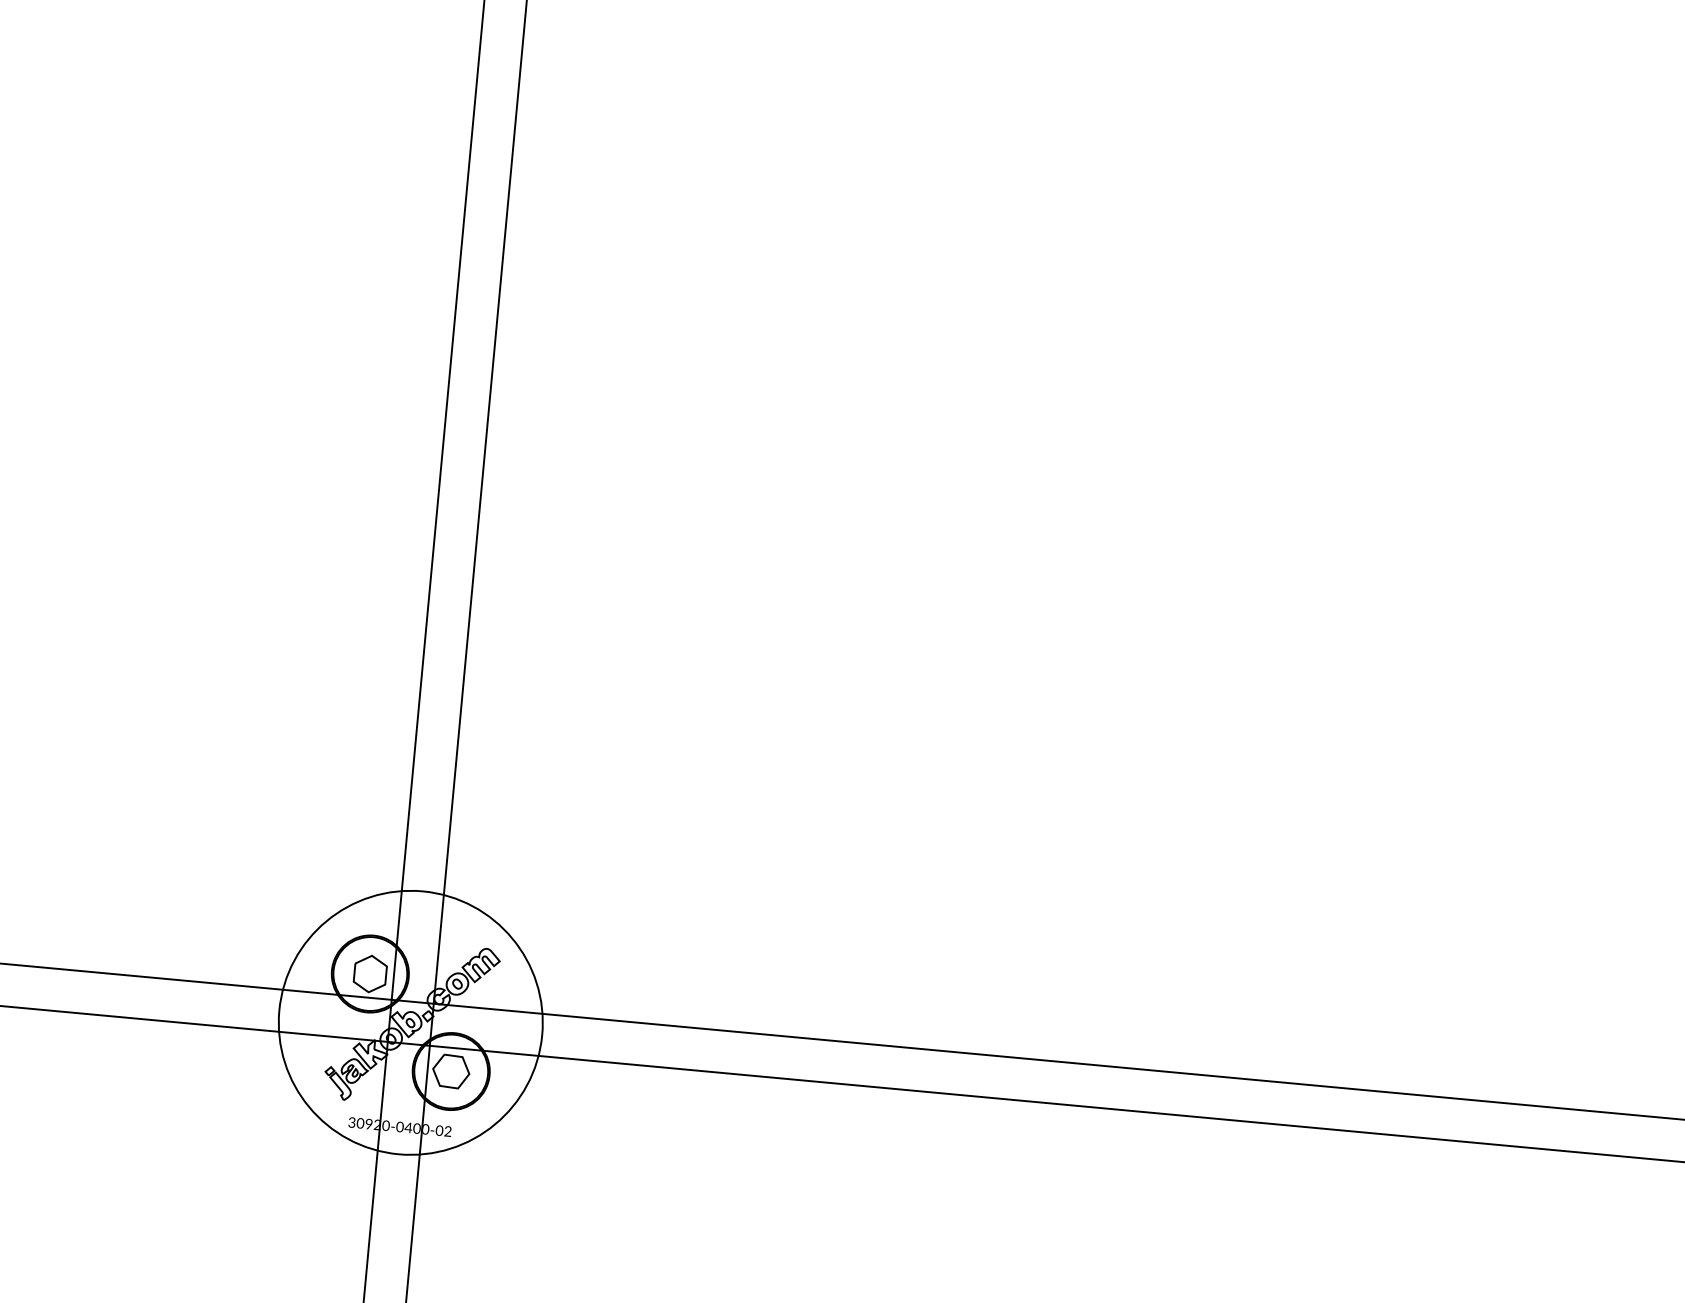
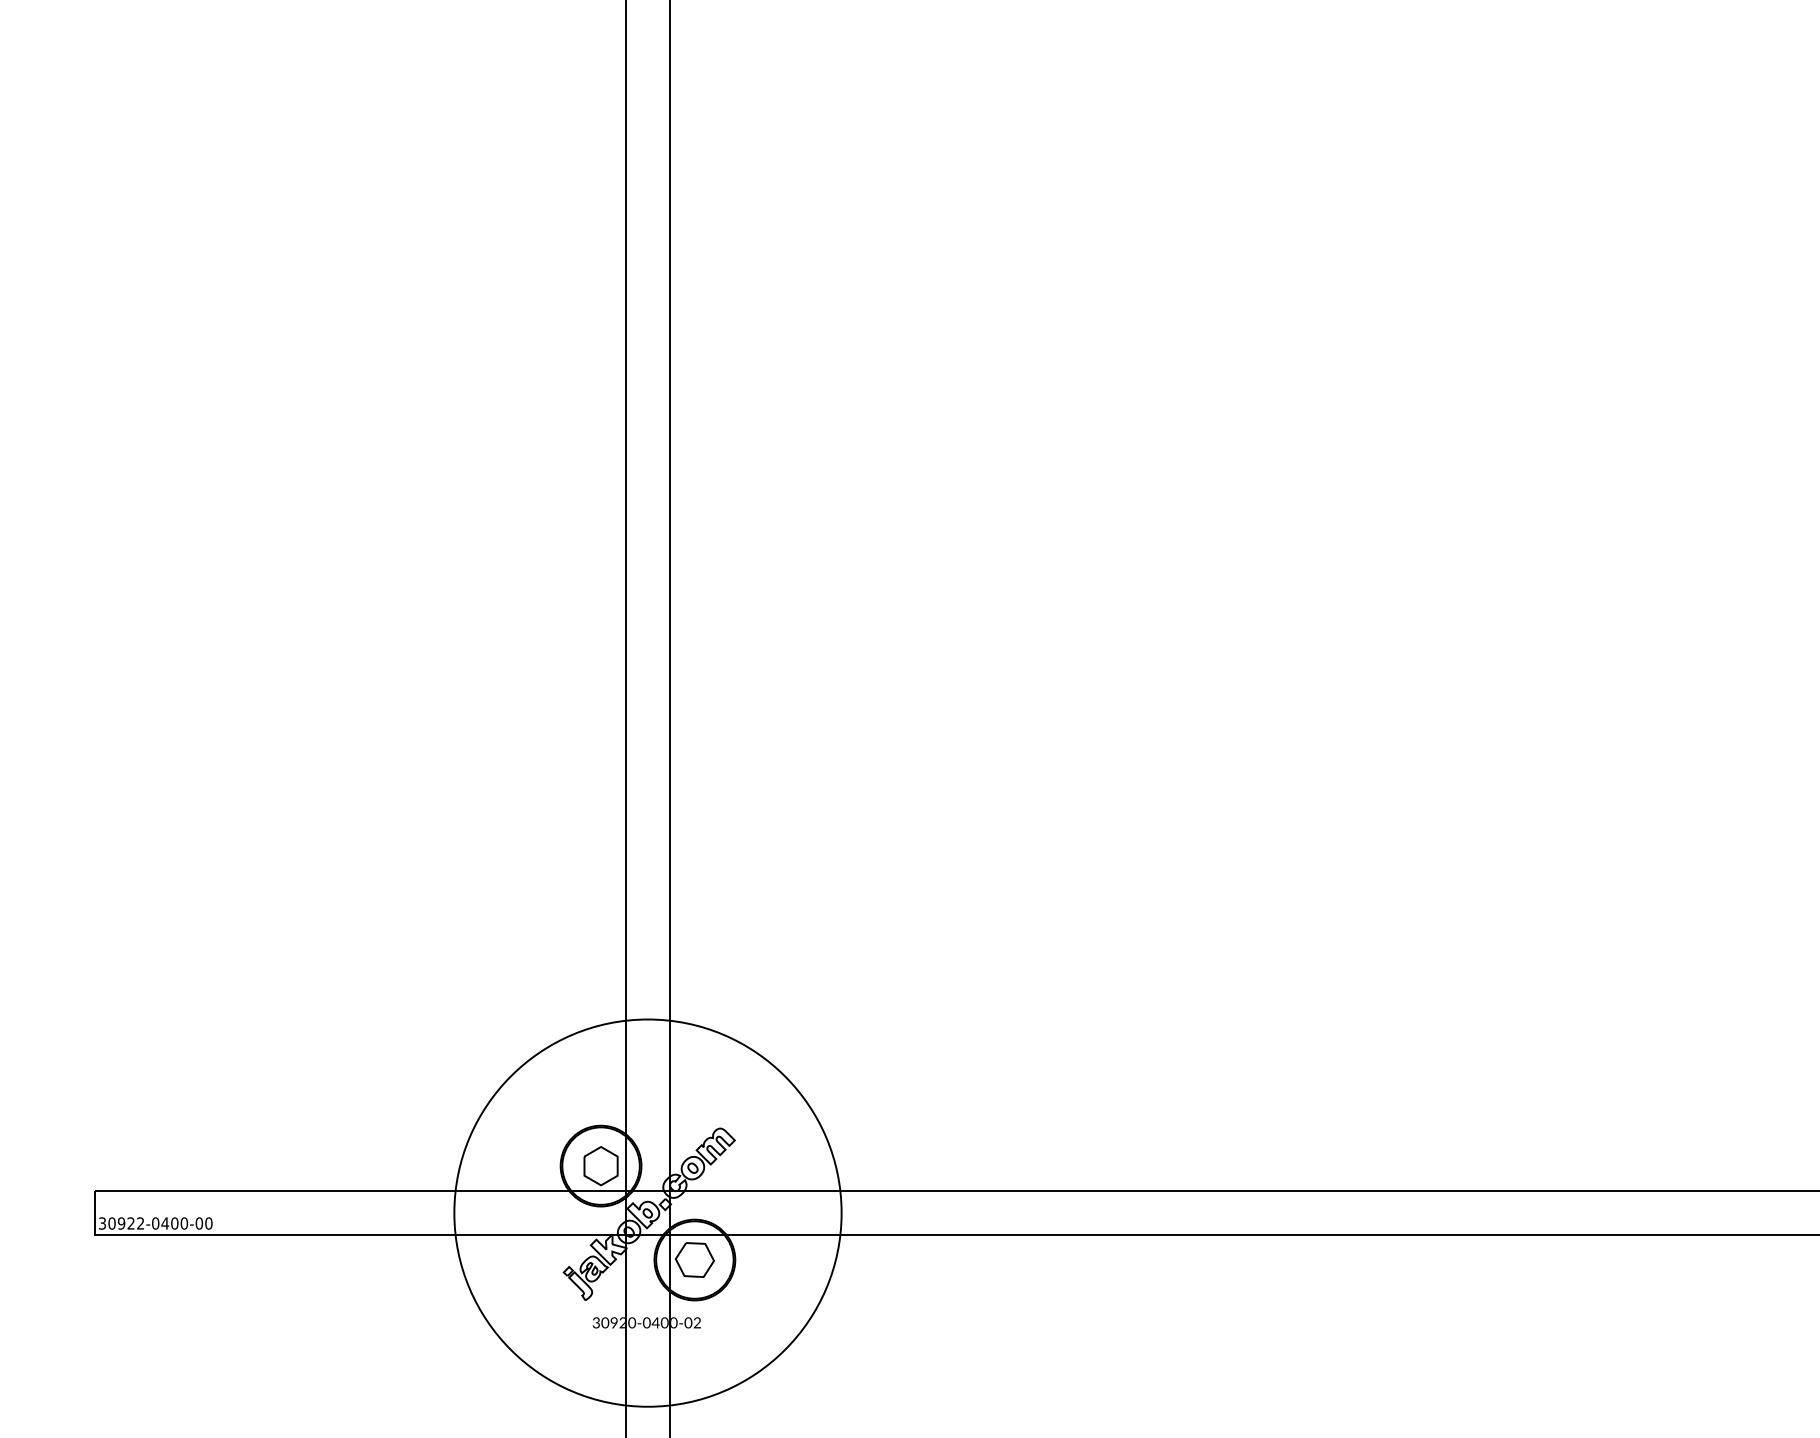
circle: (410, 1022) -> (647, 1212), size x1.4

